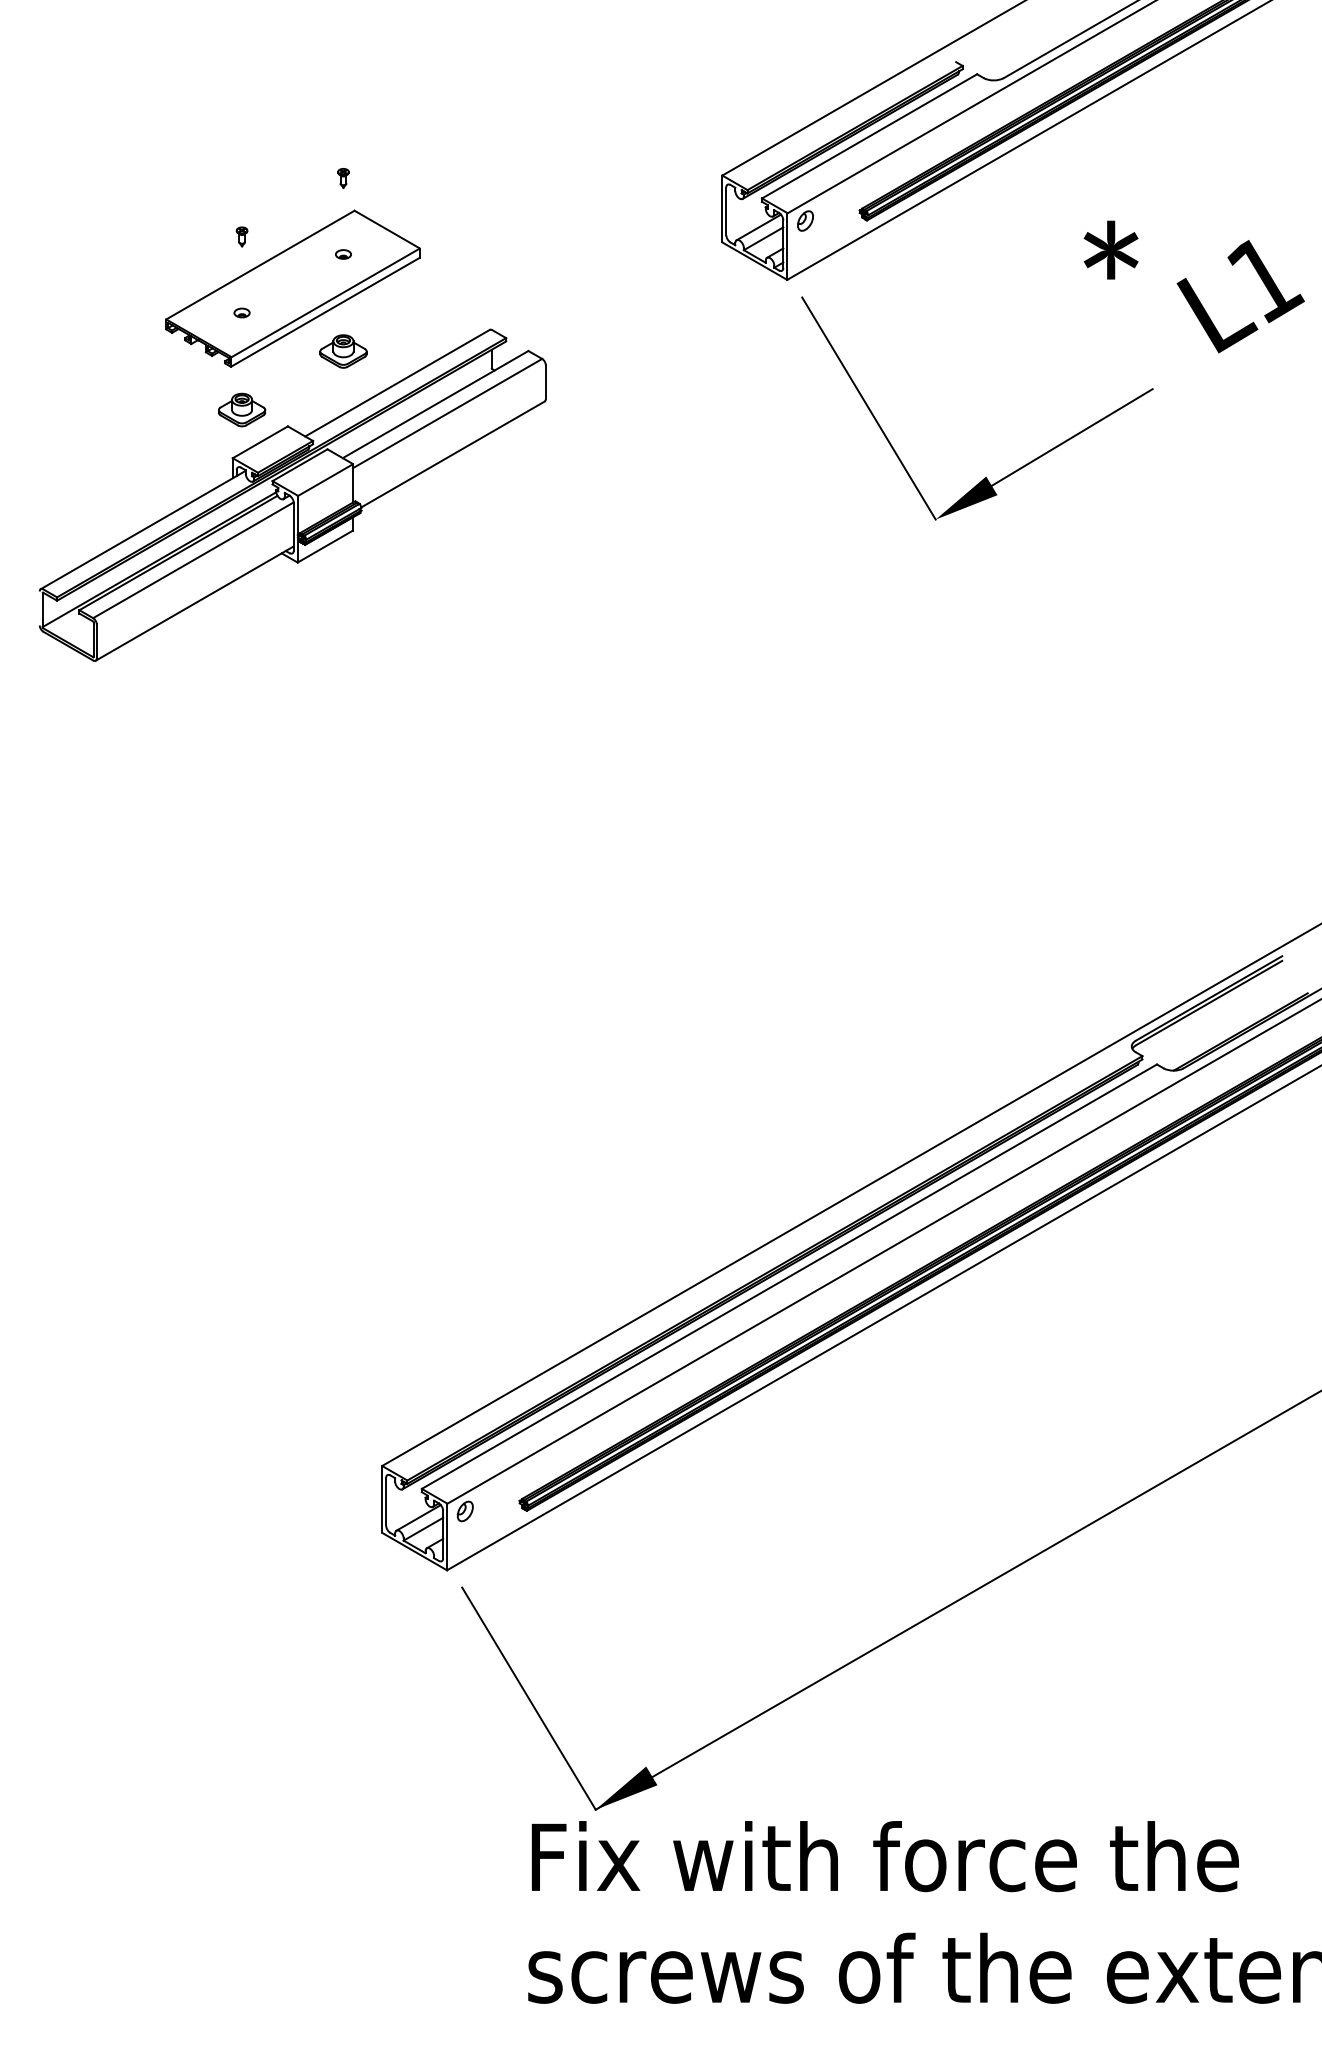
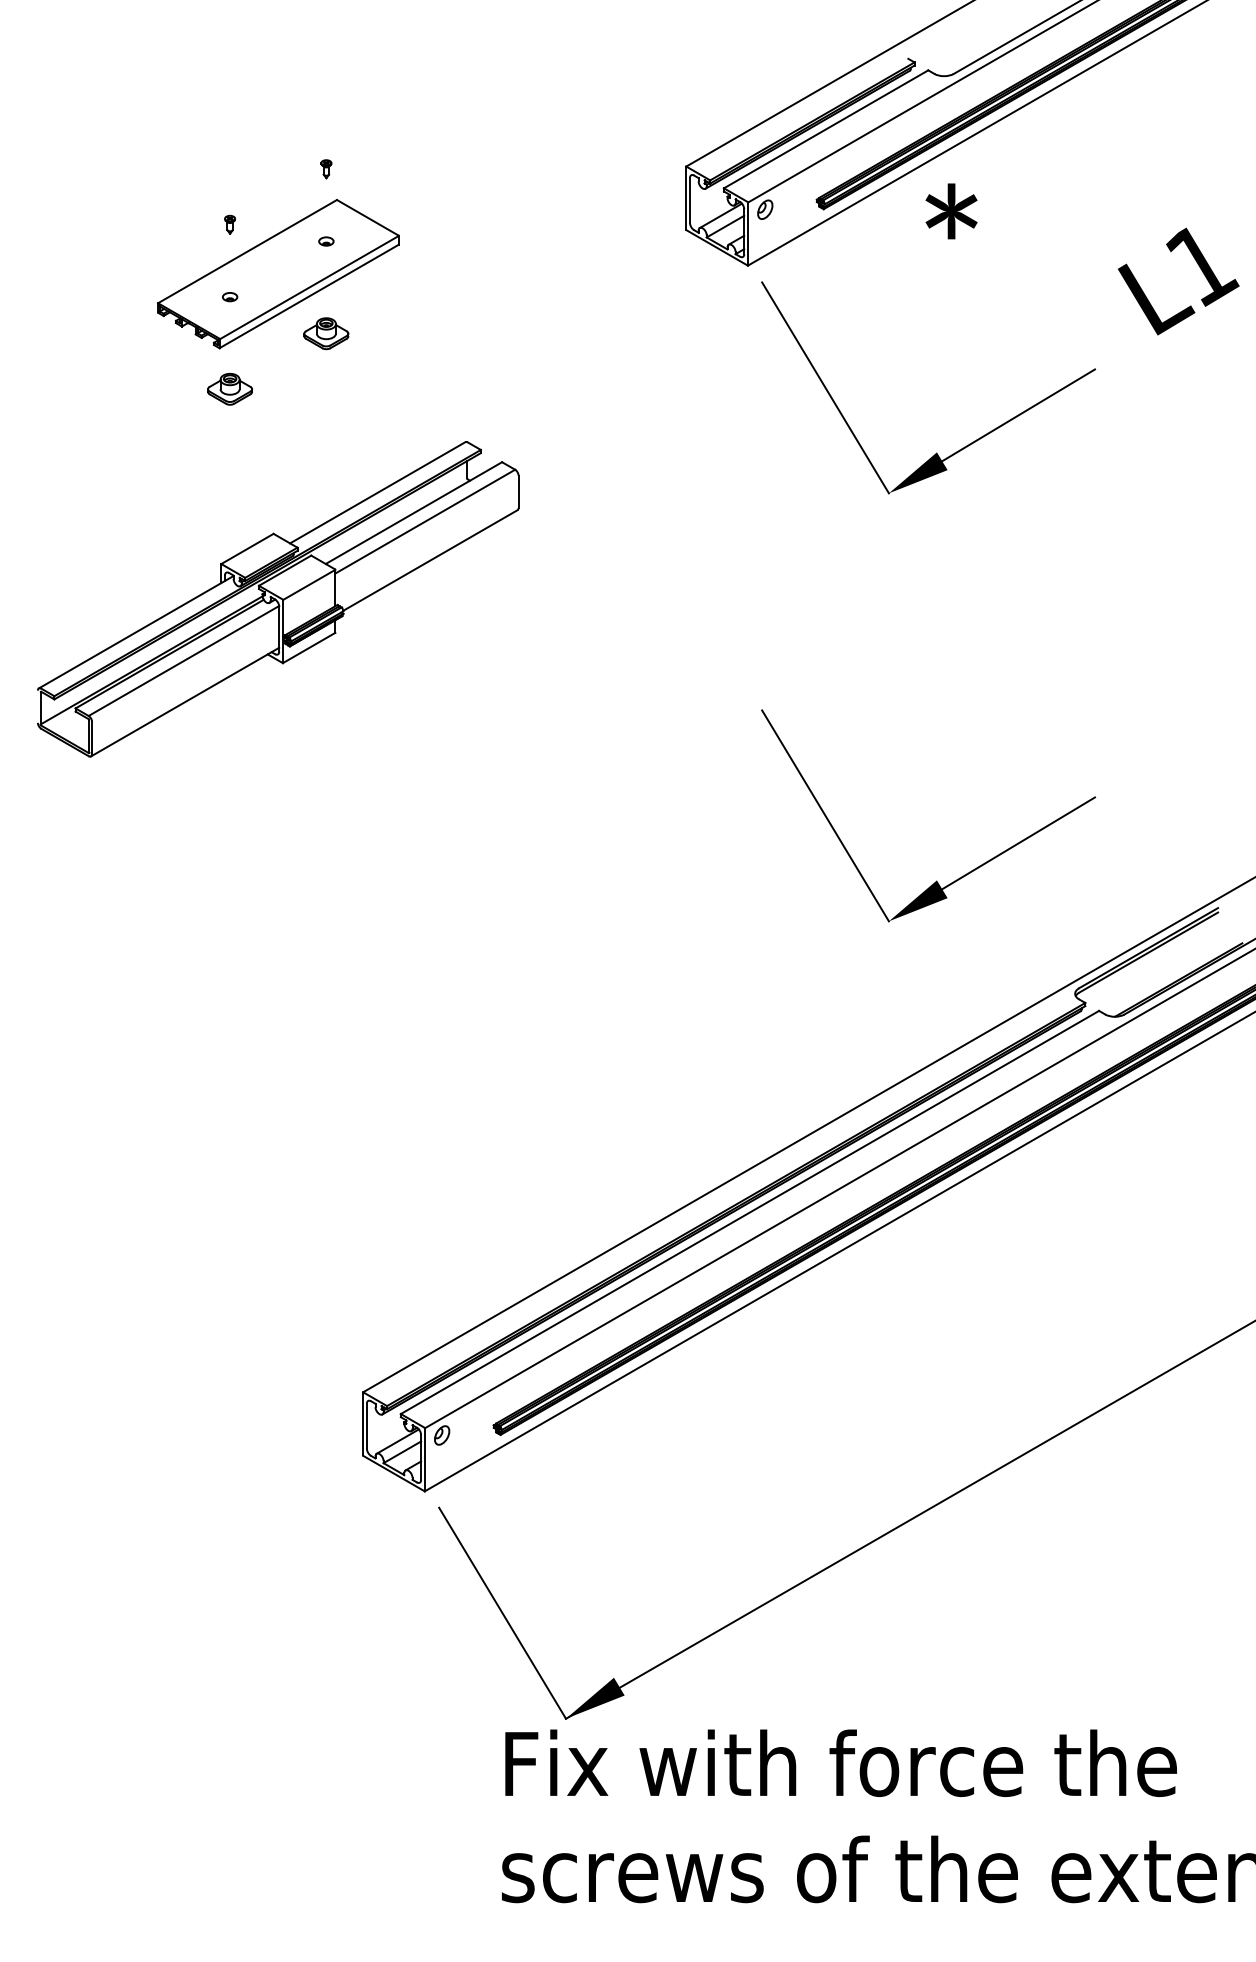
text: (1111, 250) -> (951, 211), moved
part: (293, 495) -> (278, 599), moved
part: (985, 927) -> (936, 880), added

